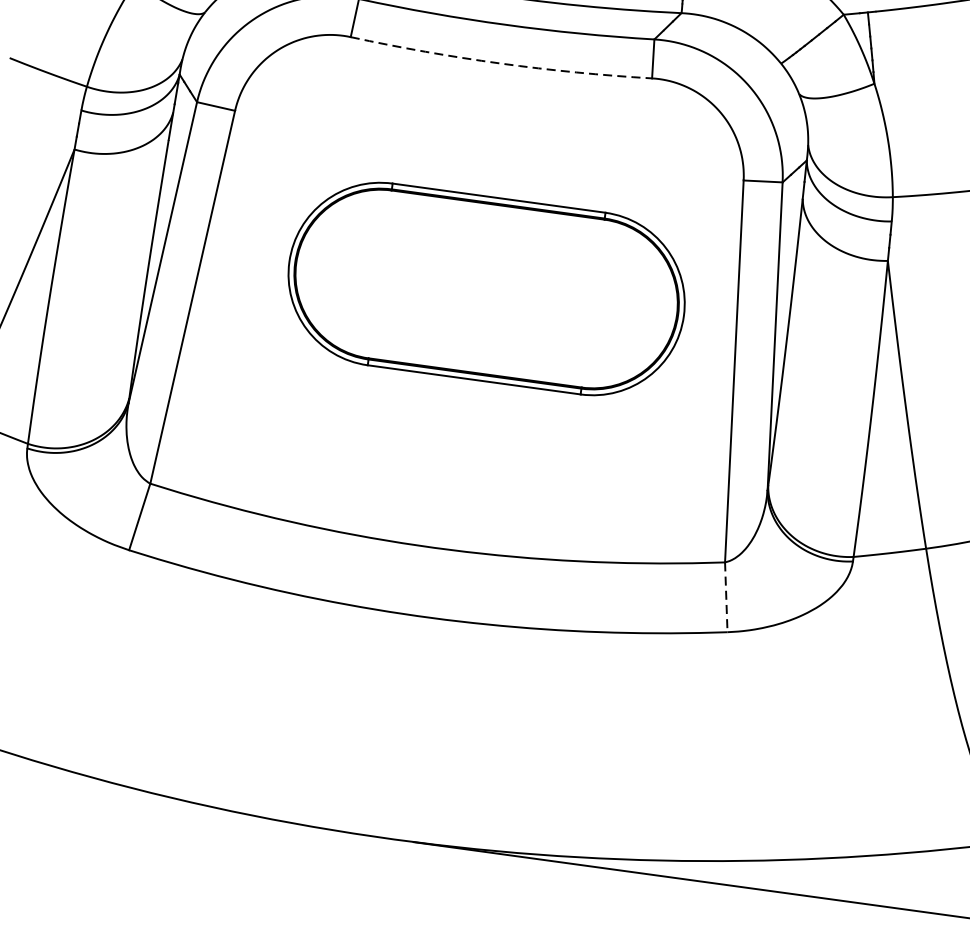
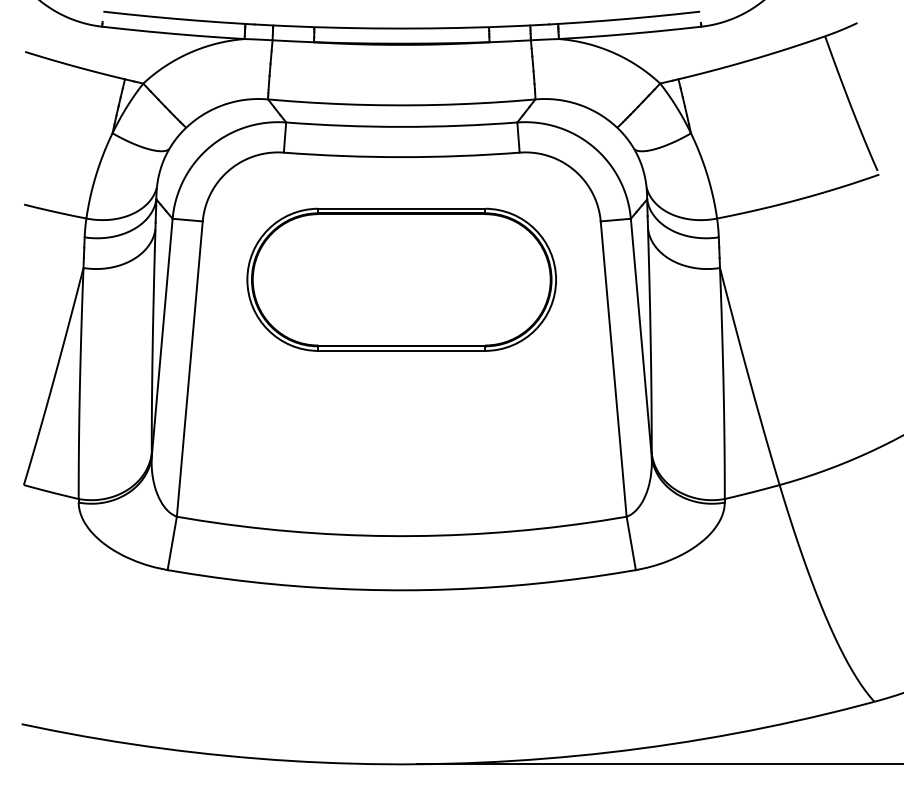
arc: (500, 63) -> (401, 157), dashed -> solid
part: (486, 288) -> (401, 279), moved
line: (726, 597) -> (631, 543), dashed -> solid

